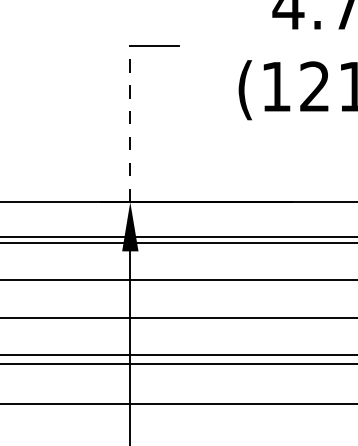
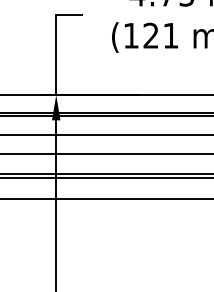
line: (130, 123) -> (56, 54), dashed -> solid

